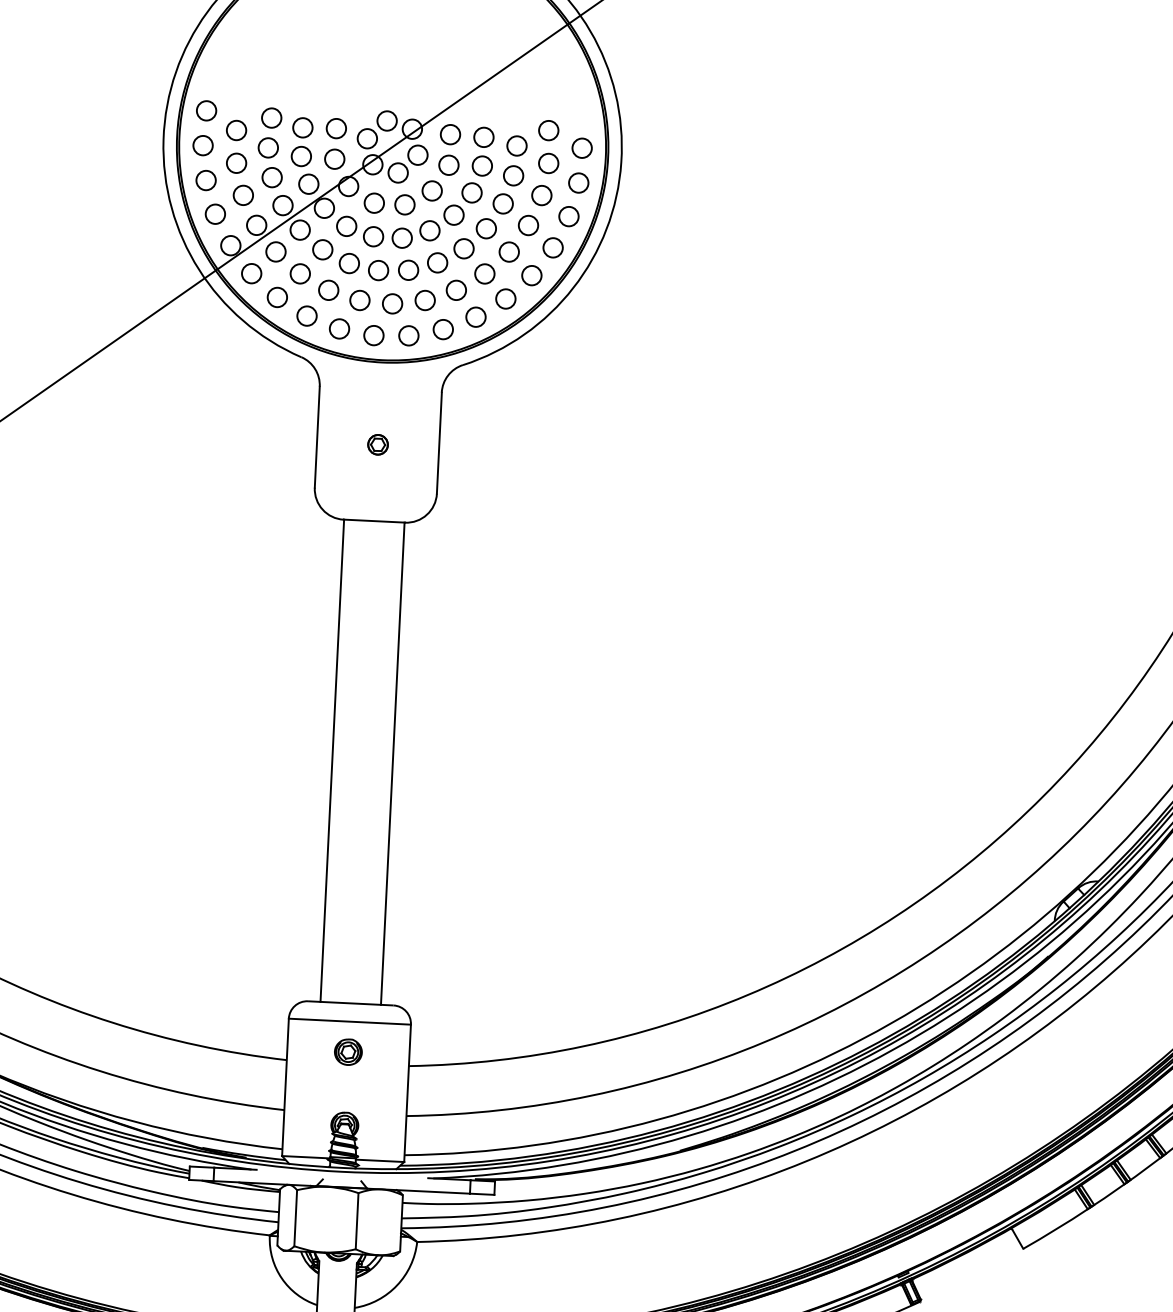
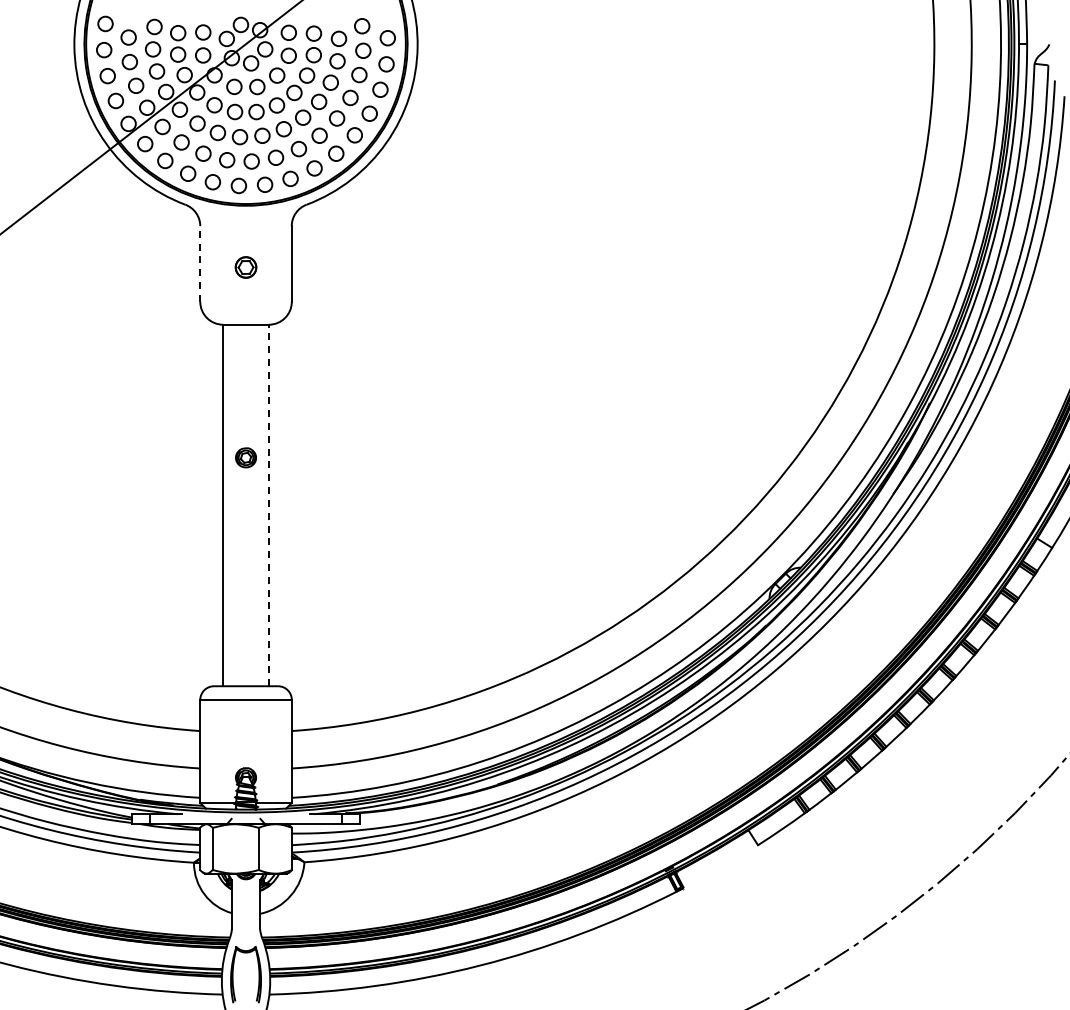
line: (317, 437) -> (200, 264), solid -> dashed
part: (377, 444) -> (245, 267), size x1.4
line: (392, 763) -> (268, 505), solid -> dashed
part: (349, 1051) -> (246, 457), moved

